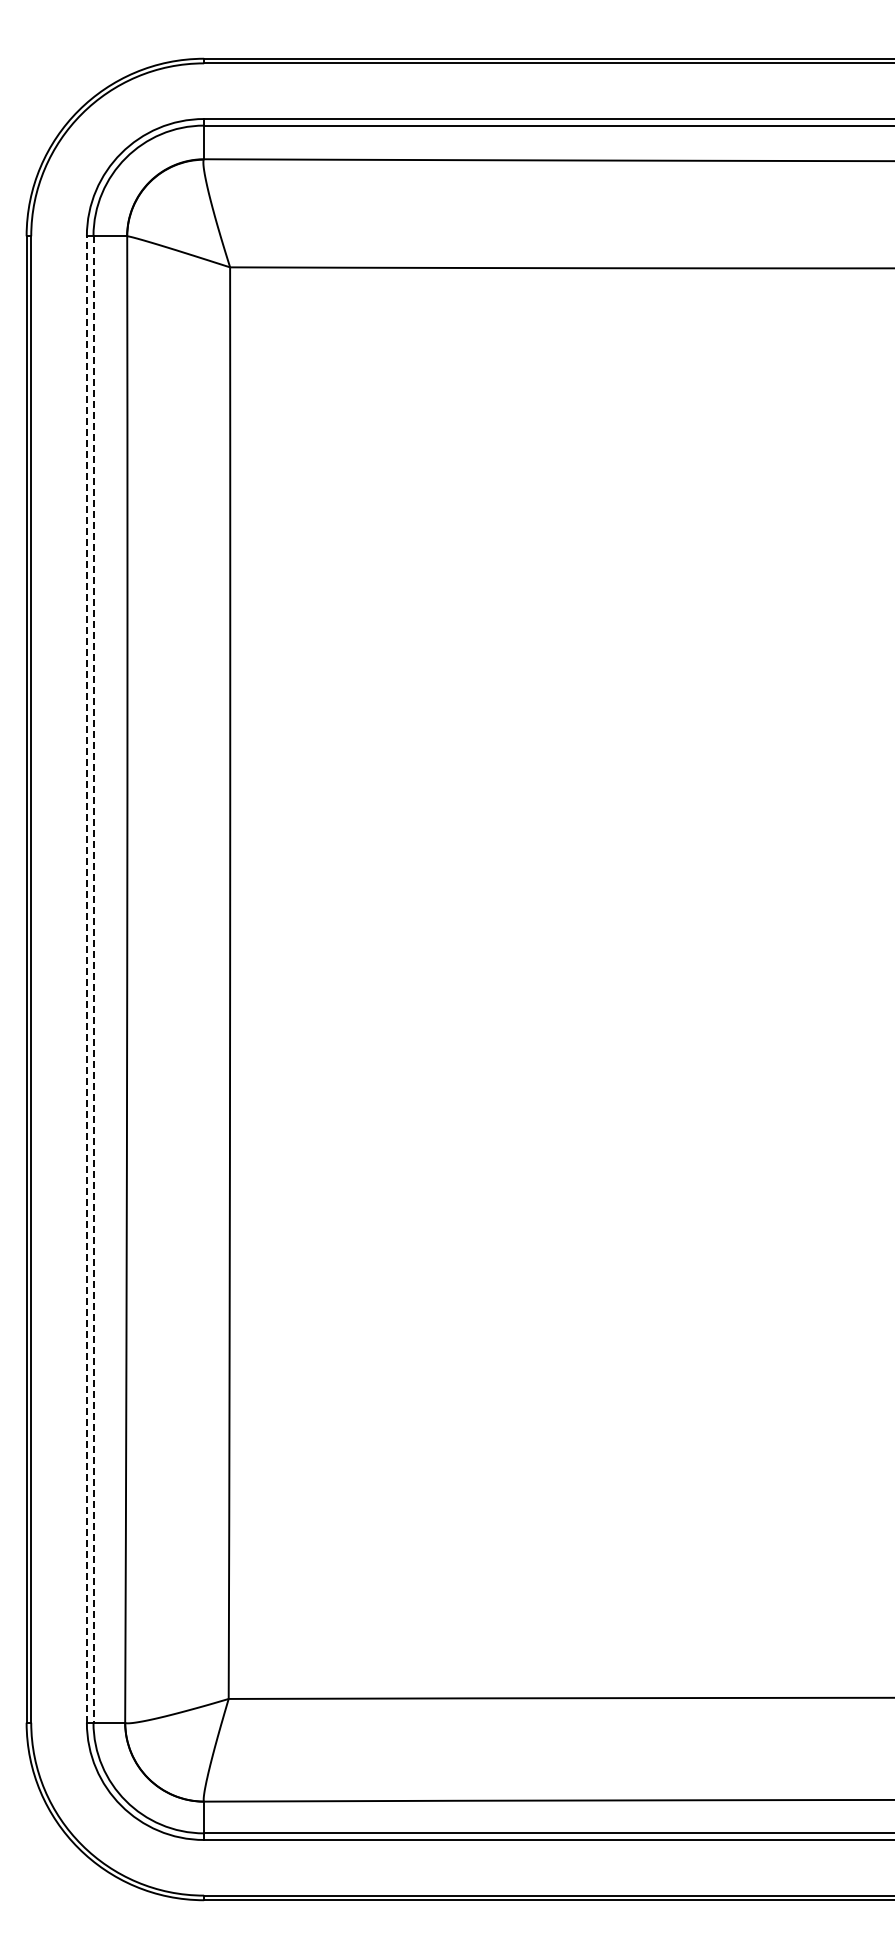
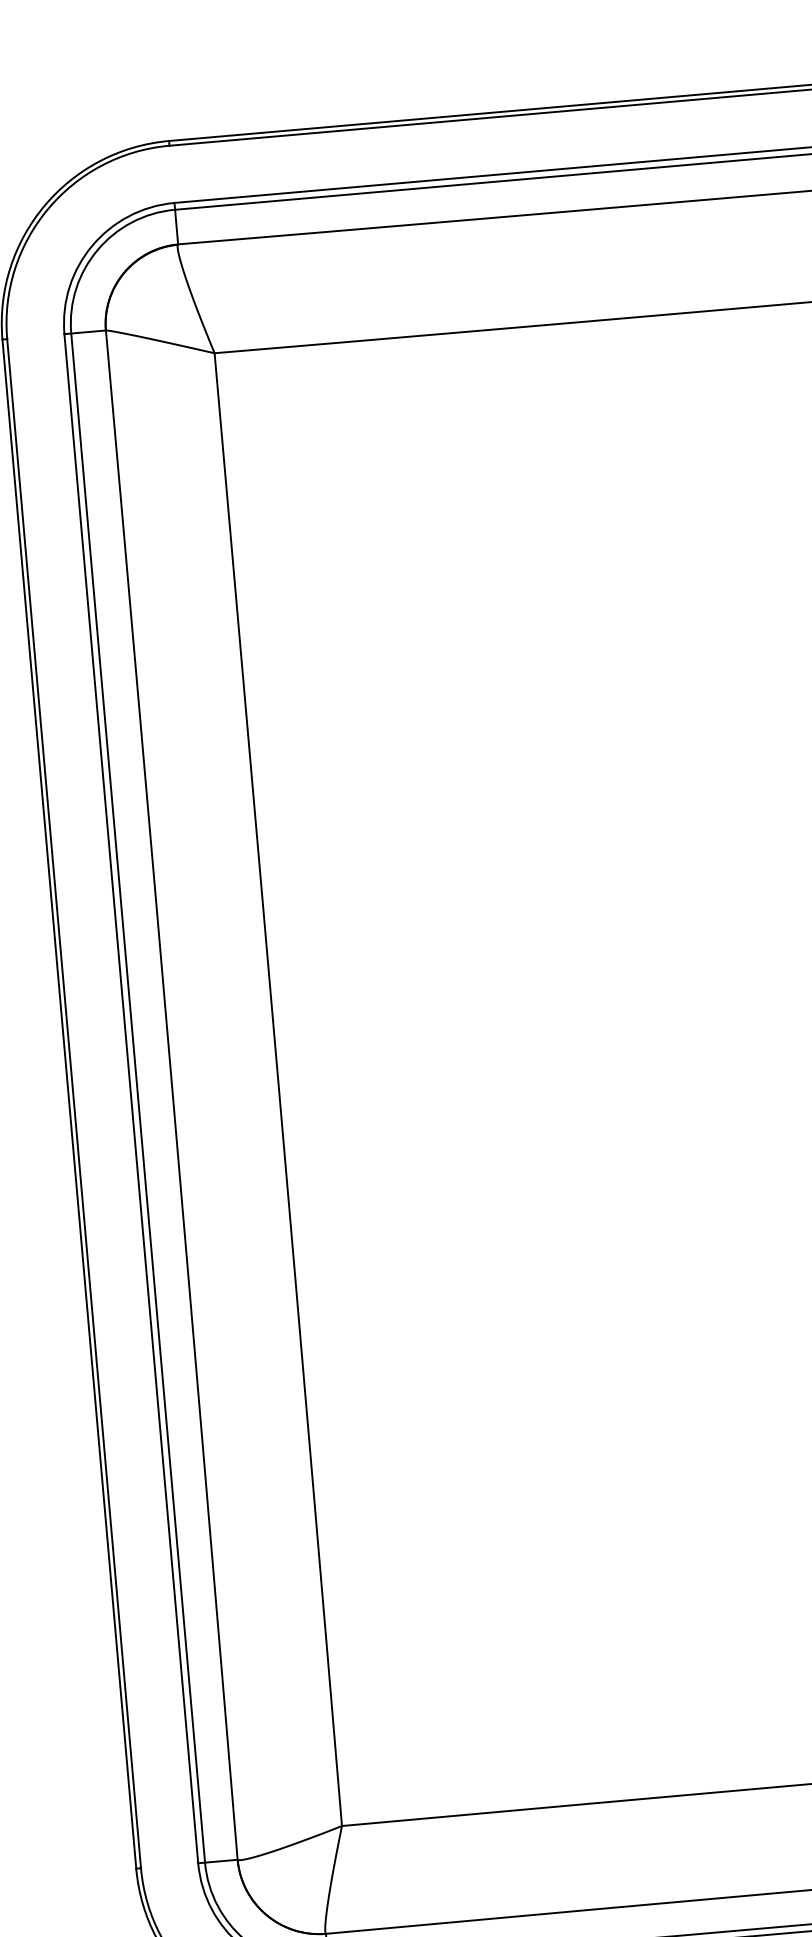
line: (86, 979) -> (130, 1098), dashed -> solid
line: (93, 980) -> (138, 1099), dashed -> solid

